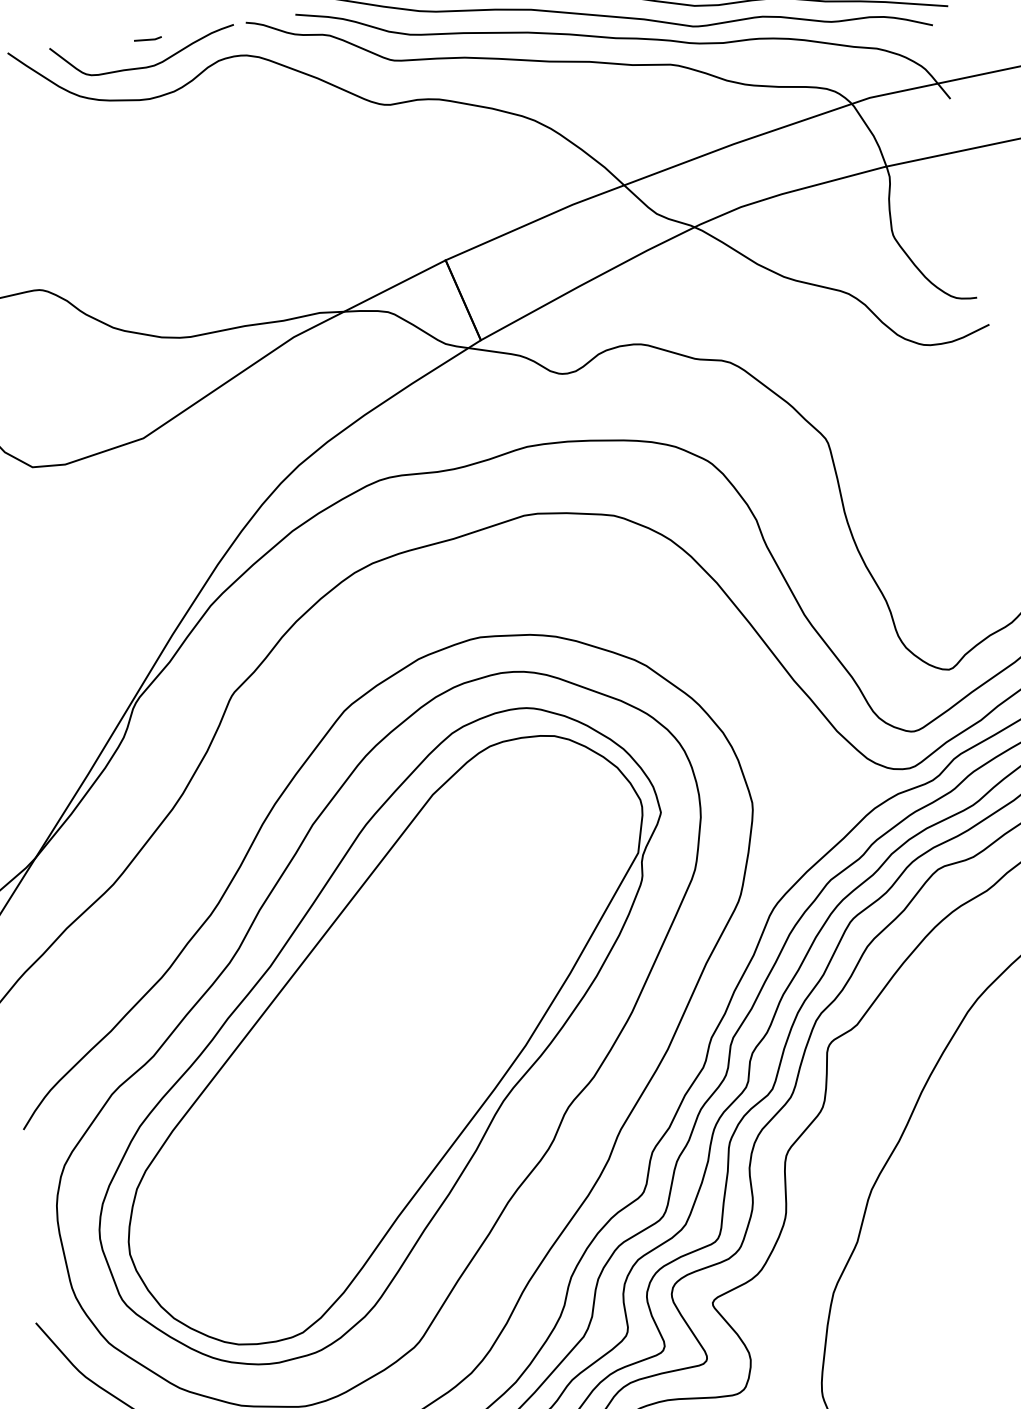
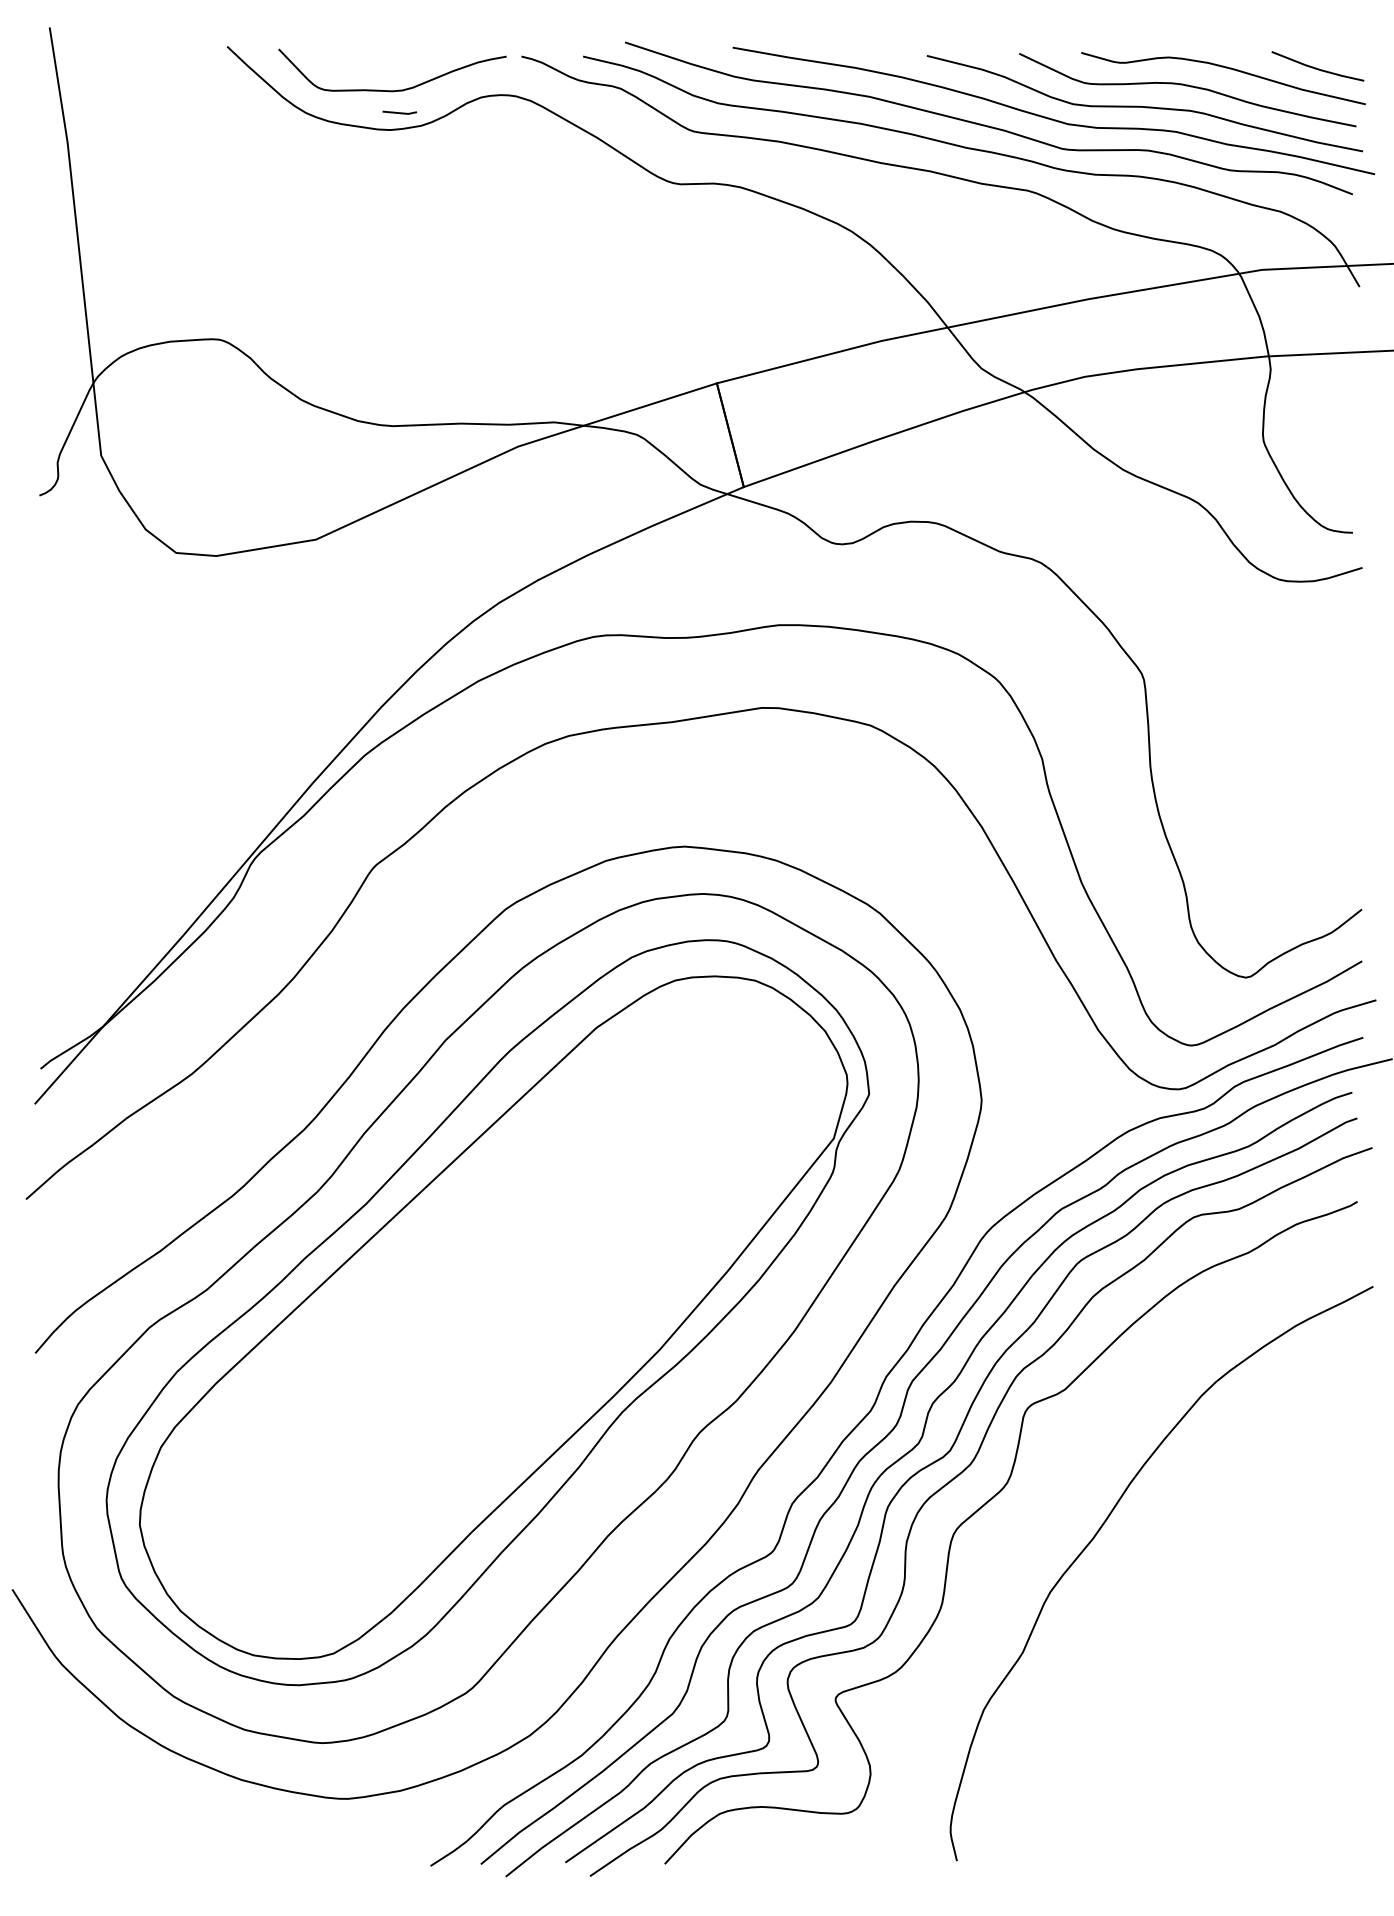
line: (147, 39) -> (399, 112), moved

